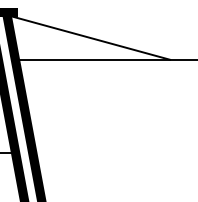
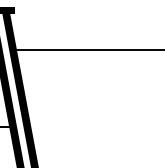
line: (88, 37) -> (73, 31), removed

